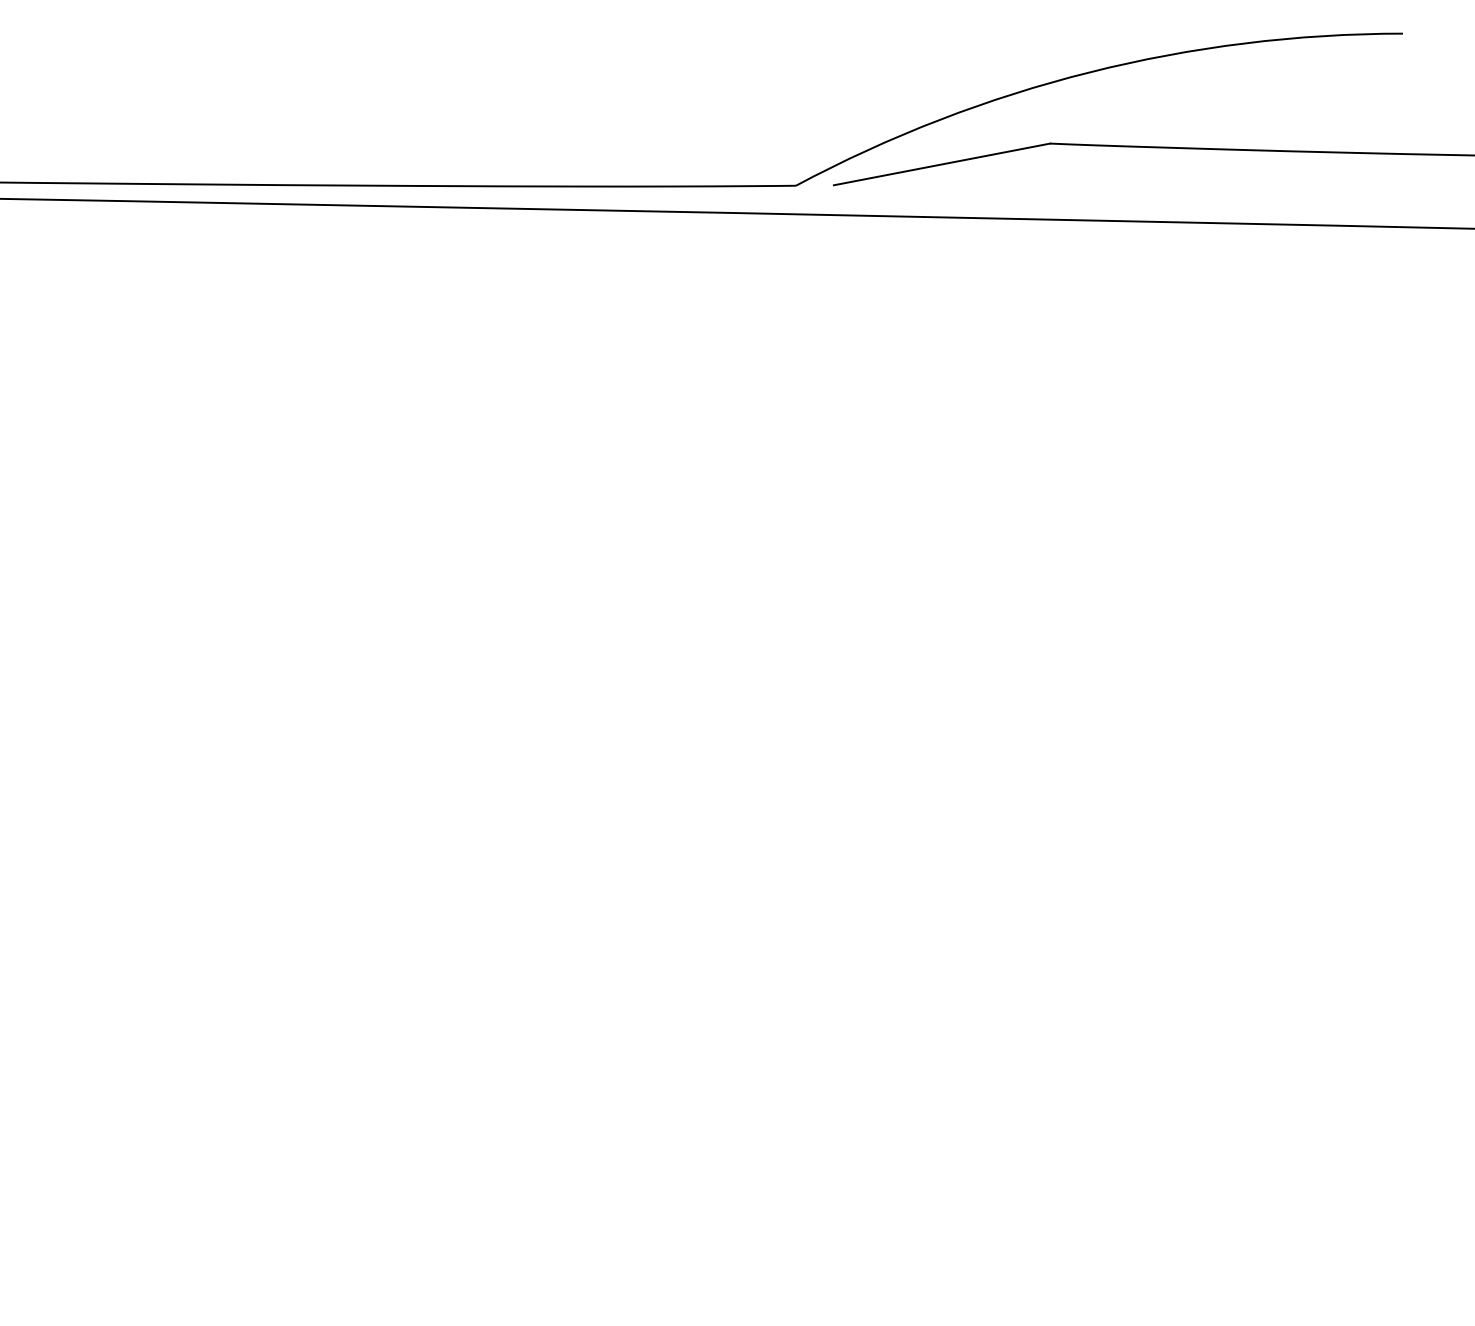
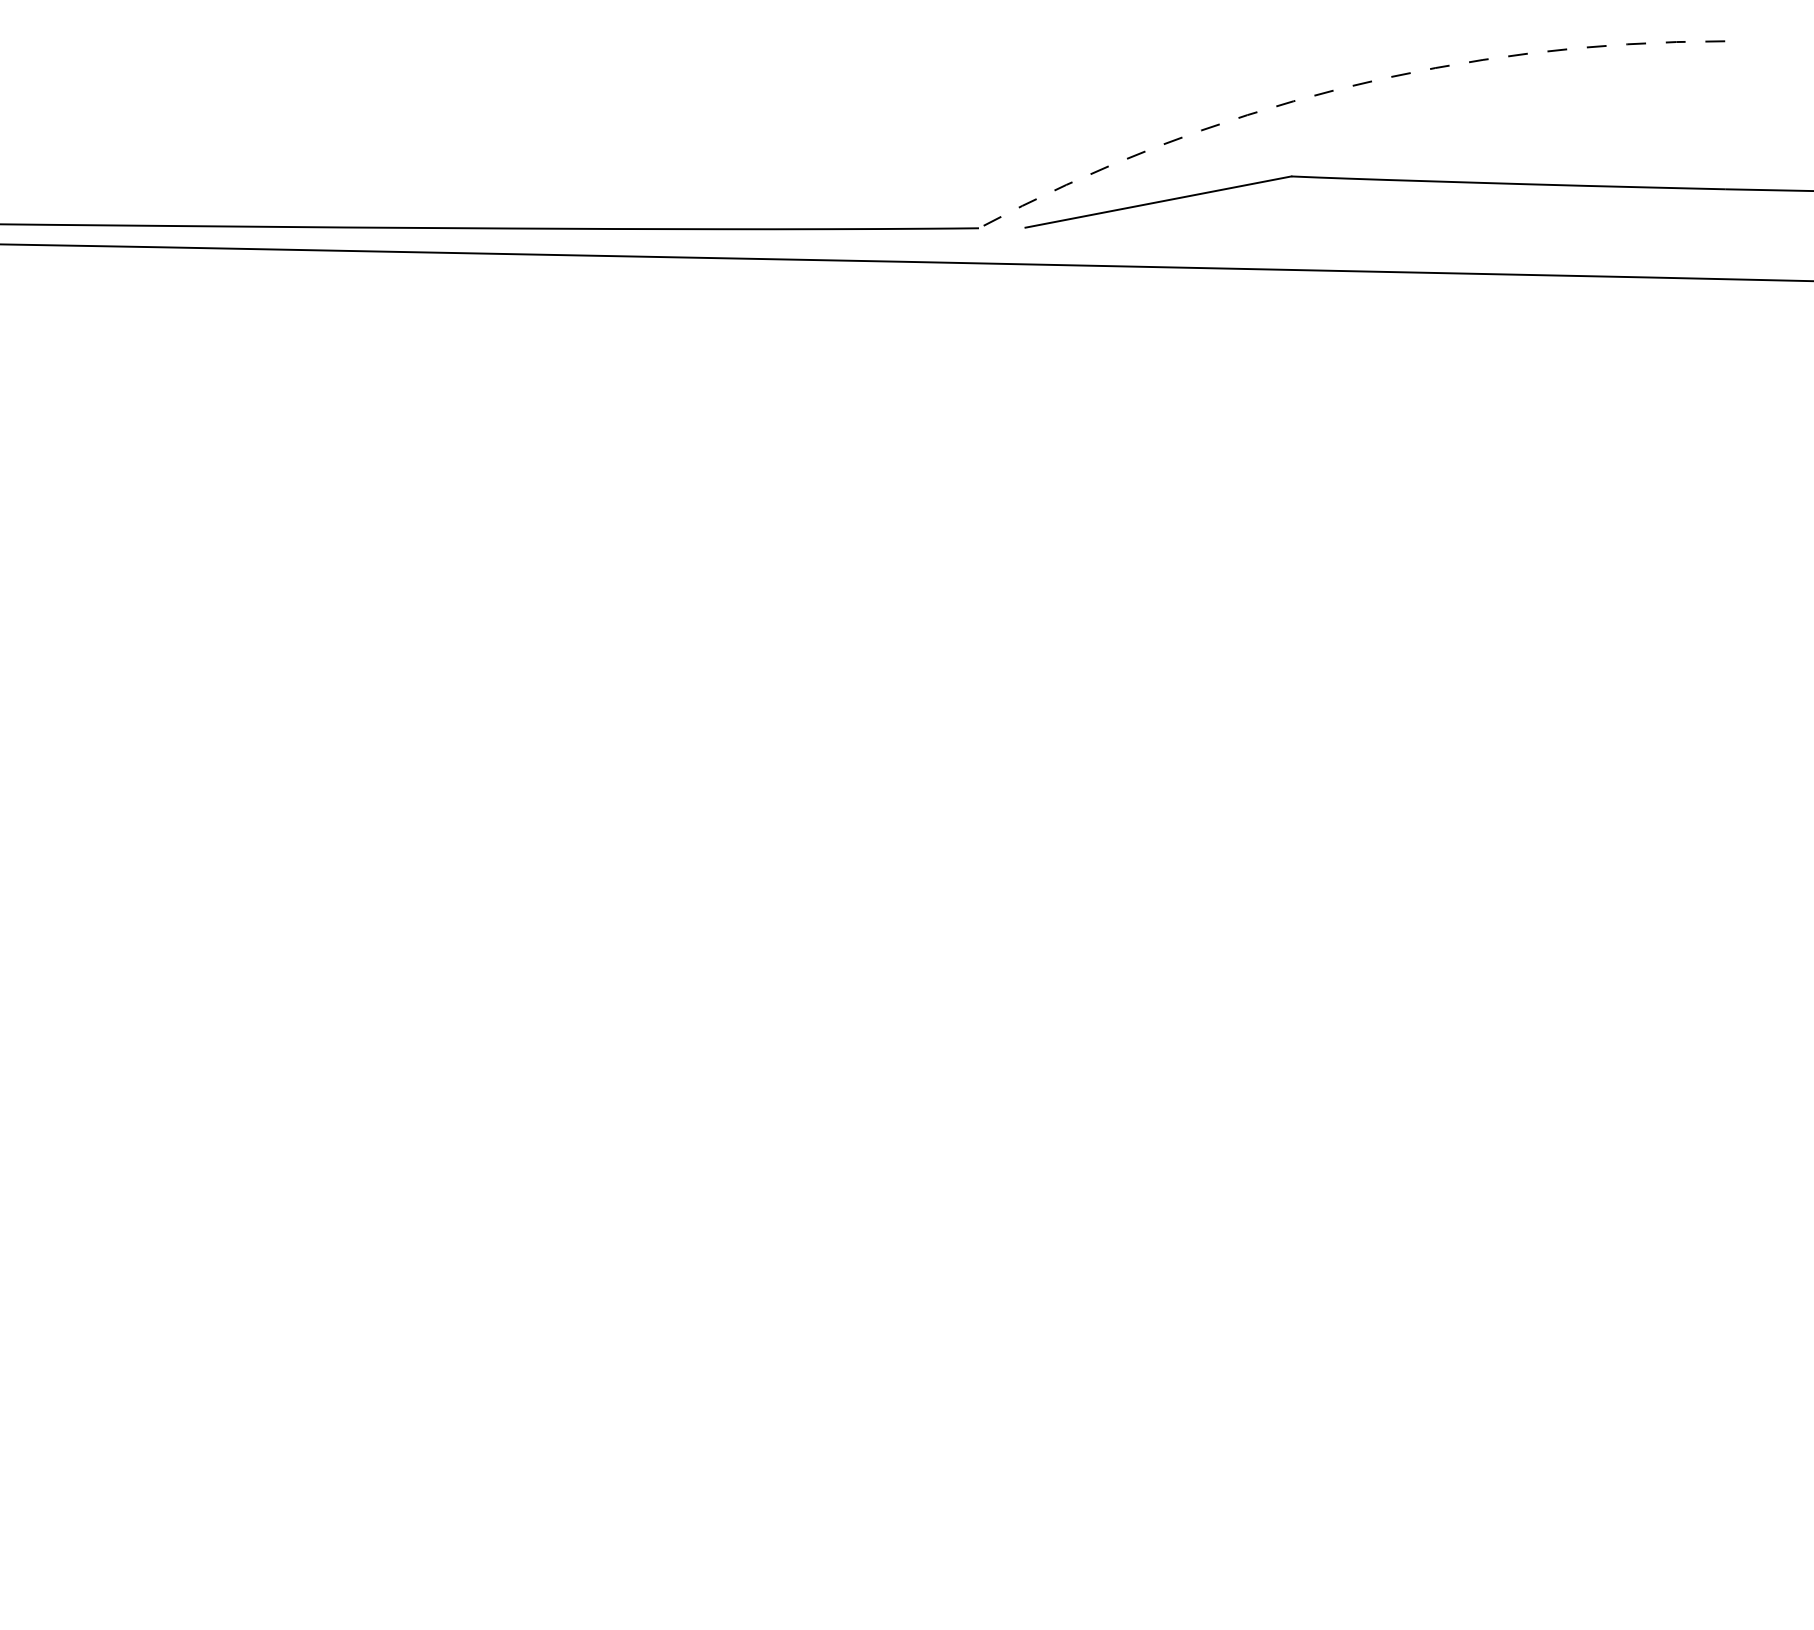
arc: (1090, 72) -> (1340, 88), solid -> dashed

